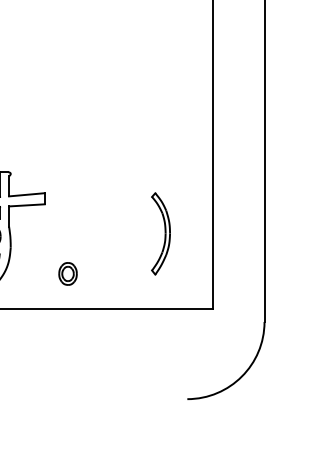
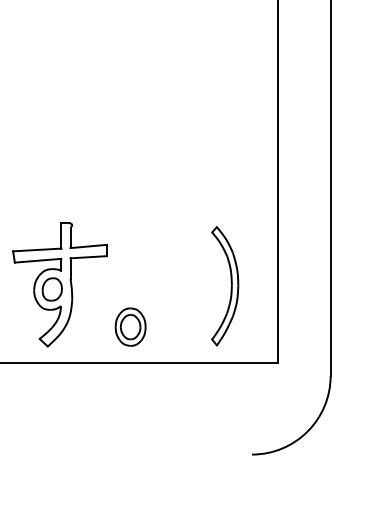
part: (161, 234) -> (225, 286), size x1.43
part: (67, 273) -> (130, 326), size x1.67

